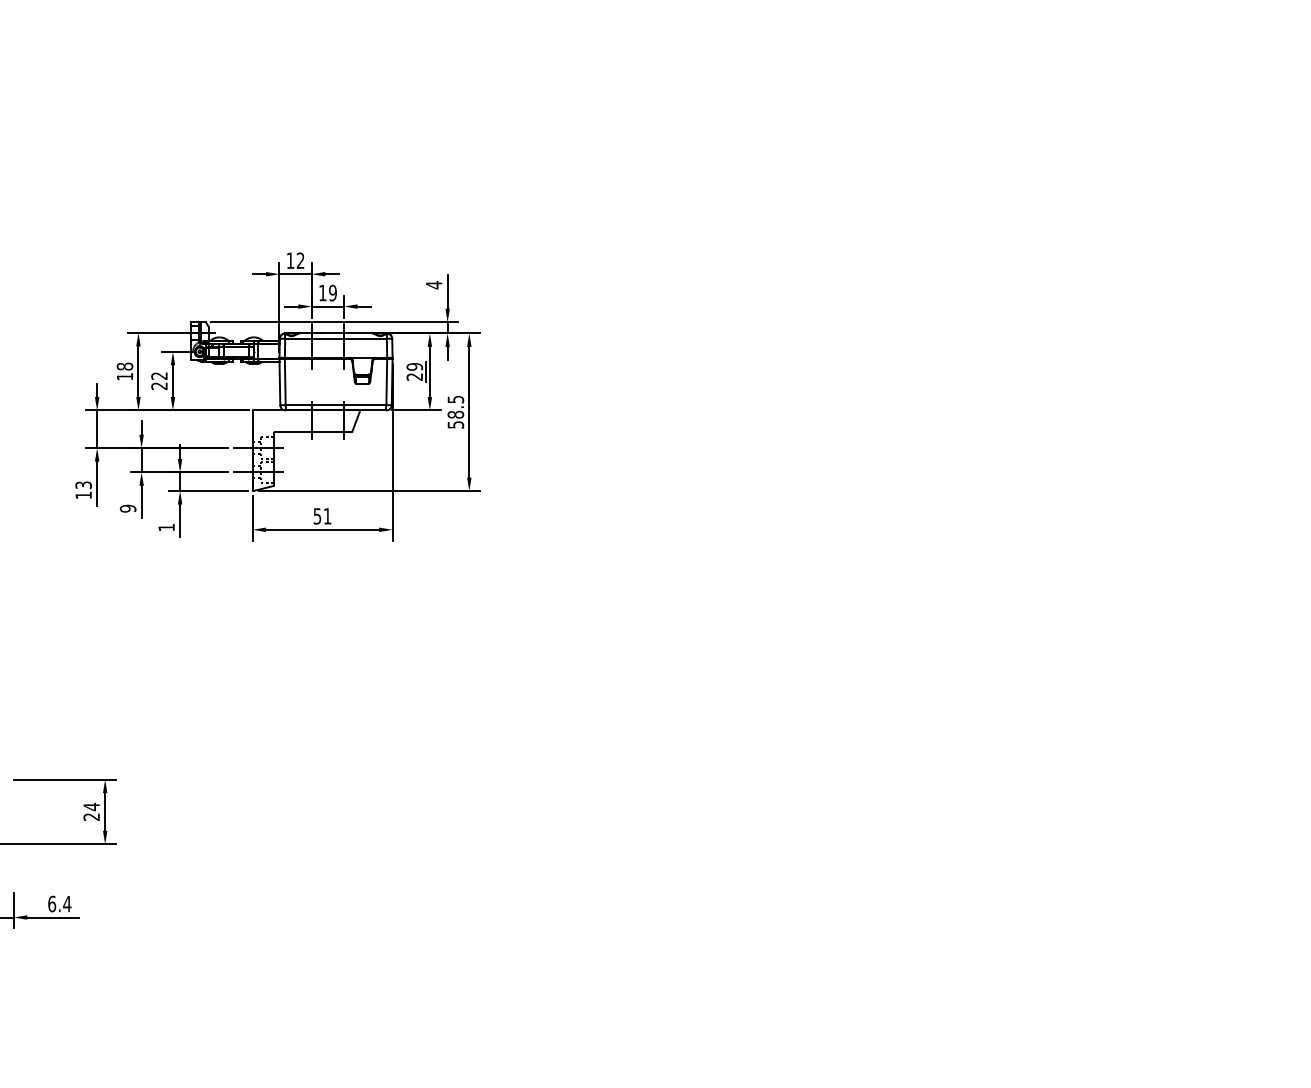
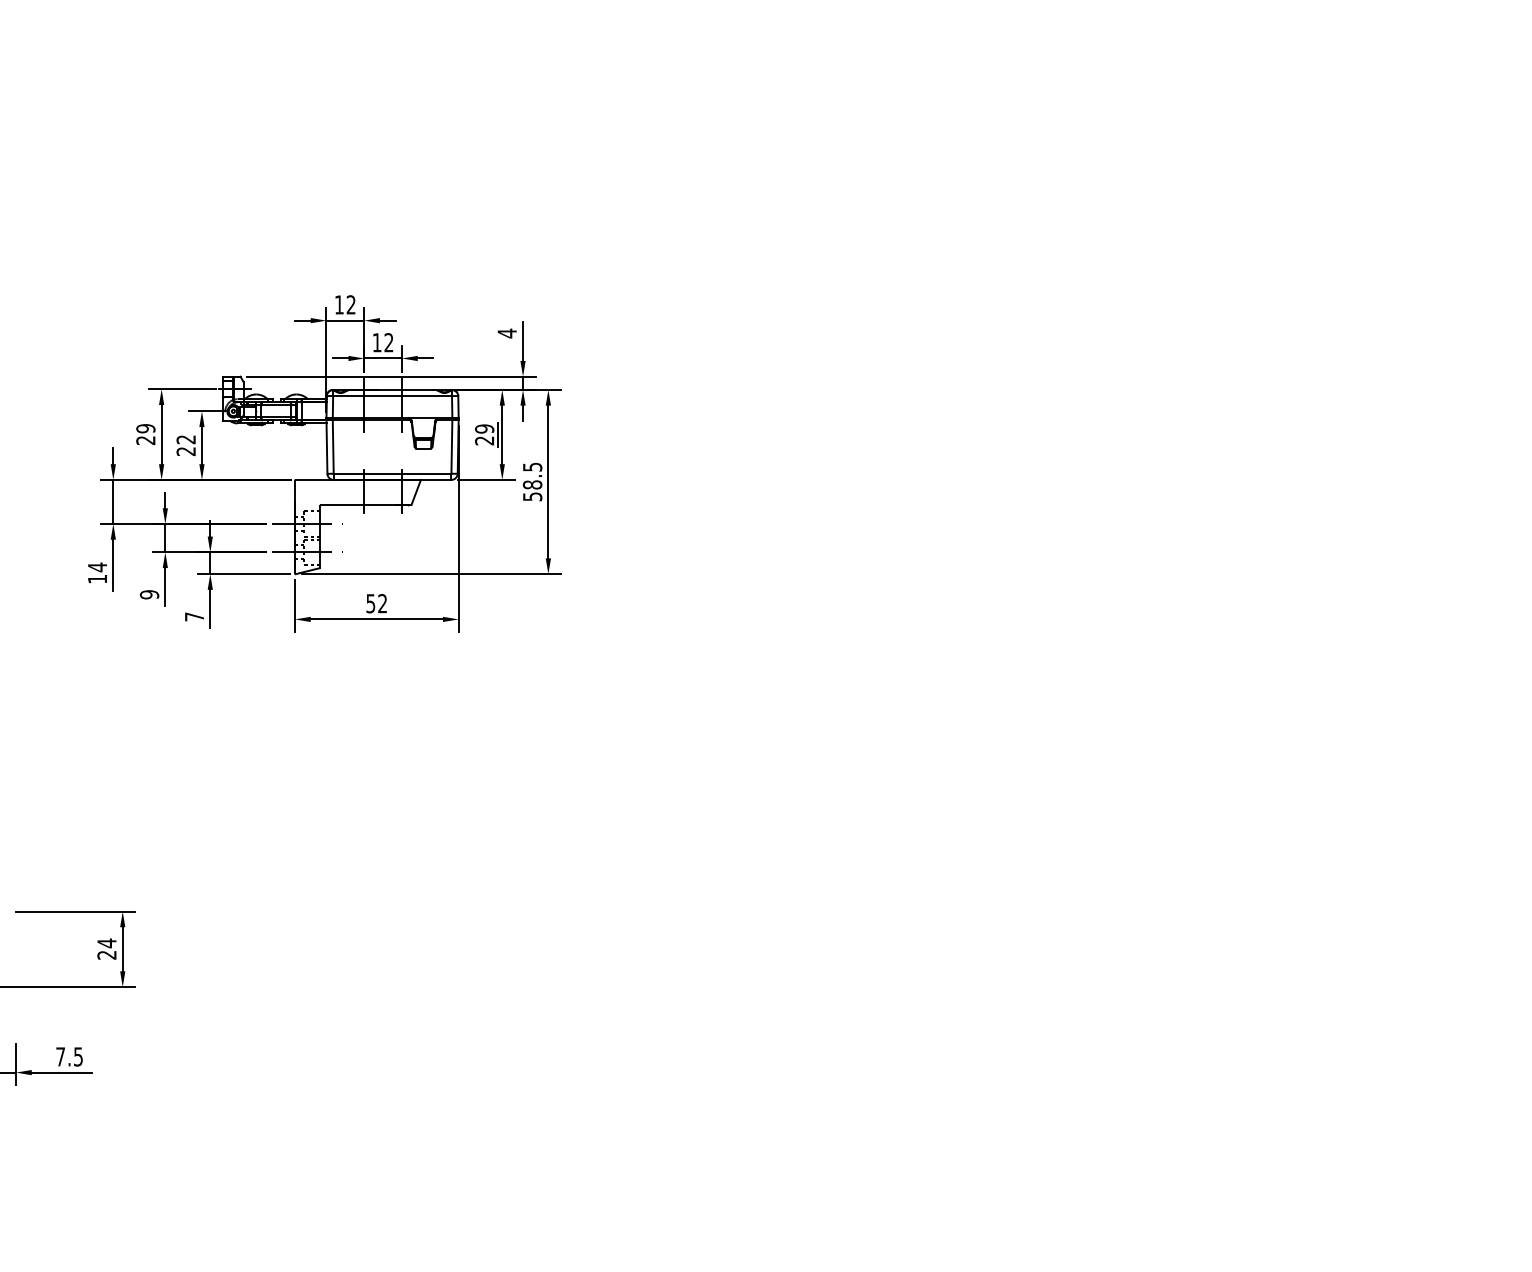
text: (332, 292) -> (388, 342), 19 -> 12
text: (124, 371) -> (145, 434), 18 -> 29
text: (83, 485) -> (97, 567), 13 -> 14
text: (327, 516) -> (382, 603), 51 -> 52
text: (166, 527) -> (194, 616), 1 -> 7
text: (59, 903) -> (69, 1056), 6.4 -> 7.5

